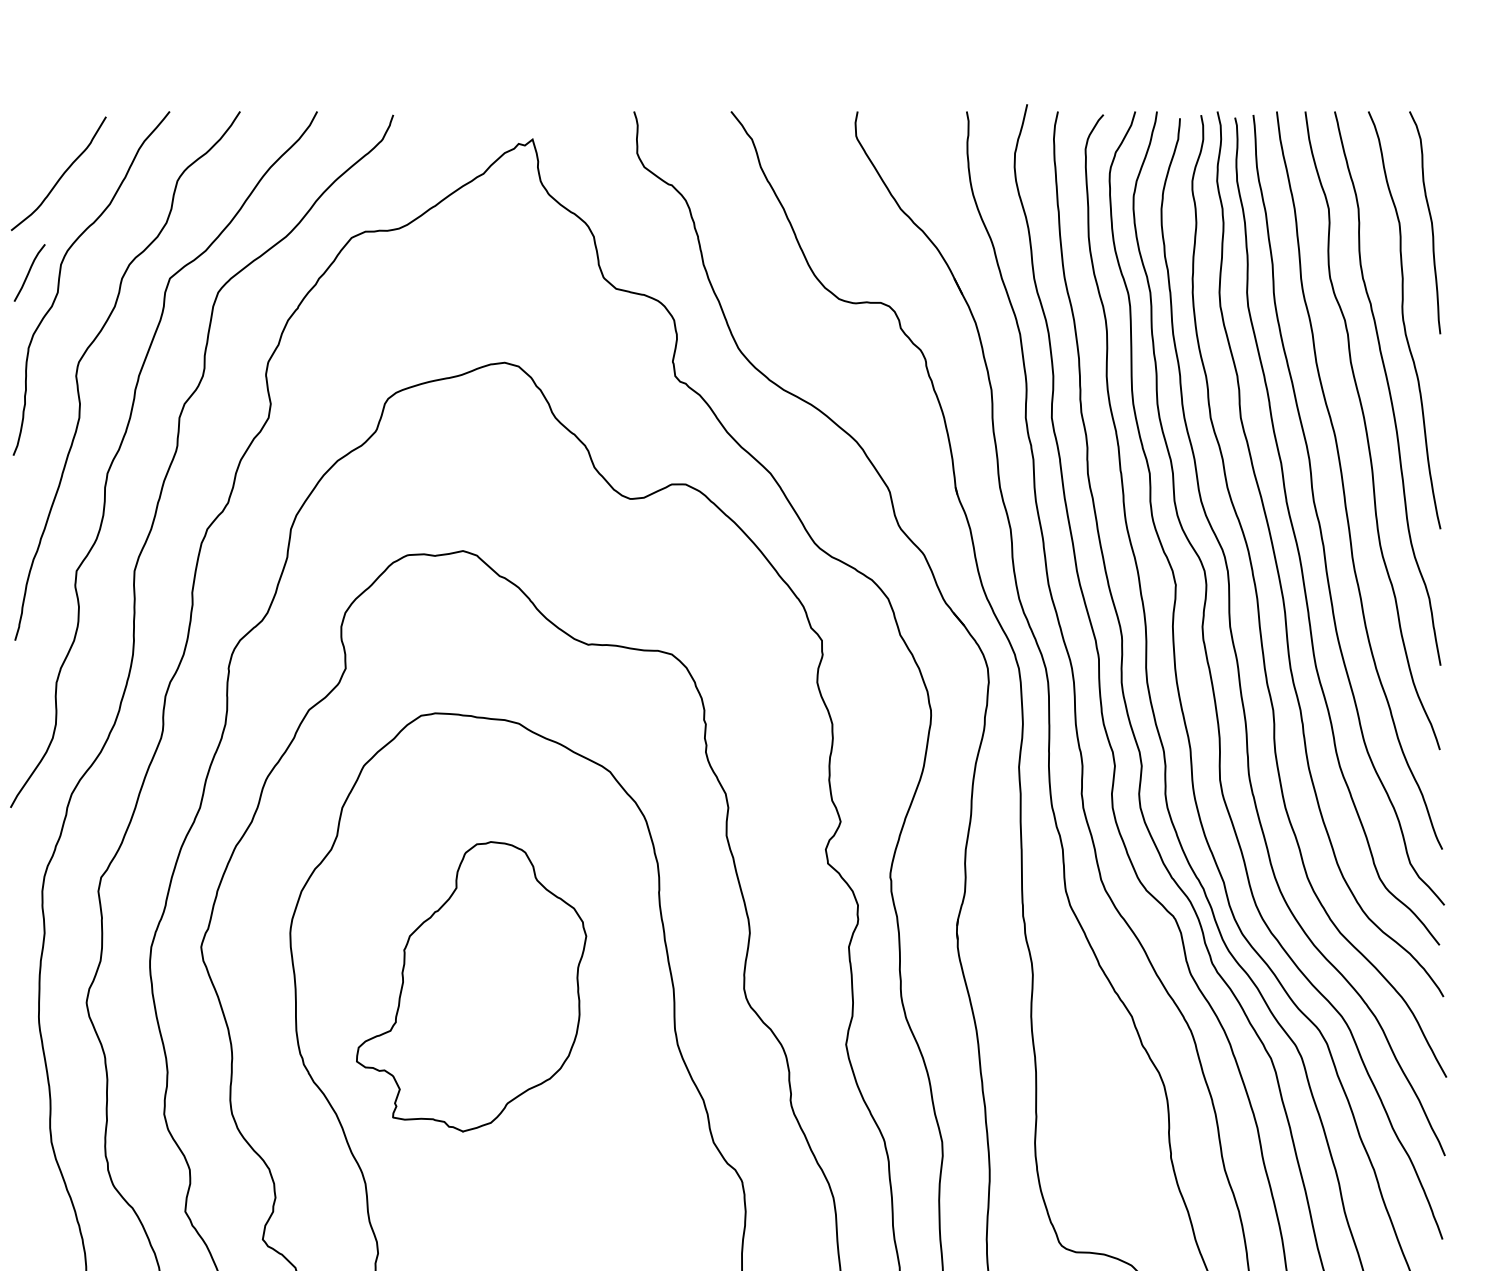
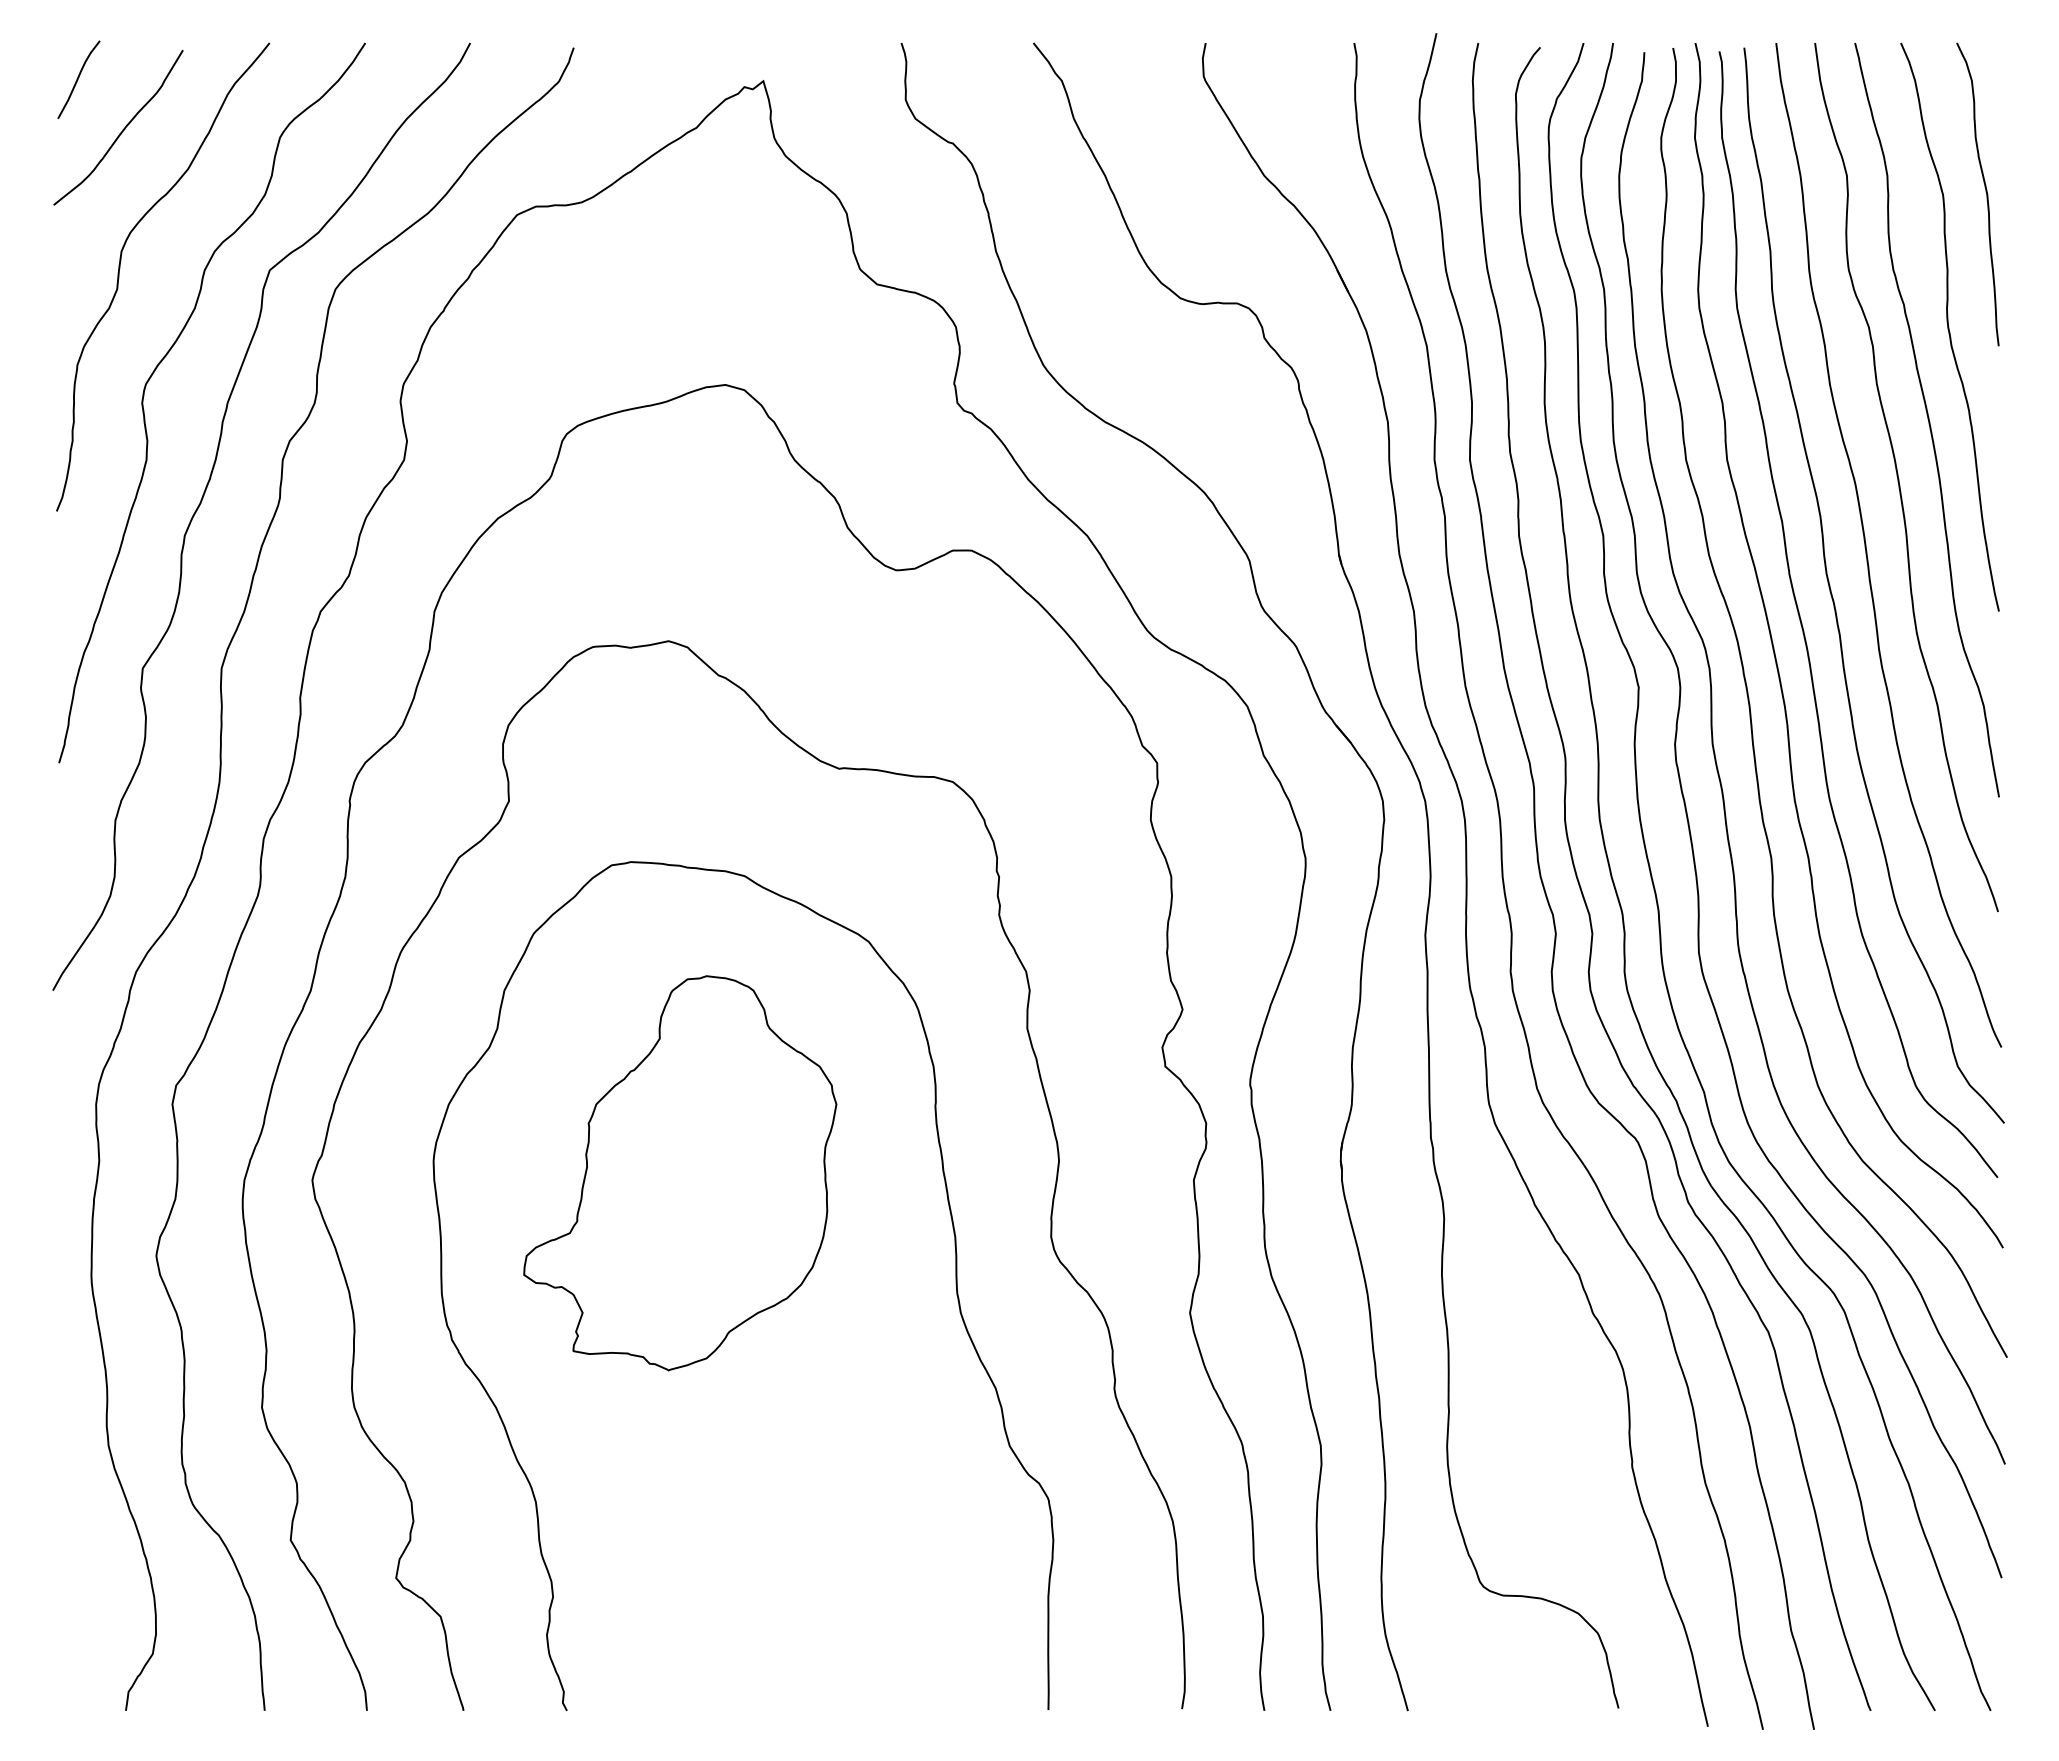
curve: (29, 272) -> (78, 79), moved
part: (471, 986) -> (680, 1173), moved

